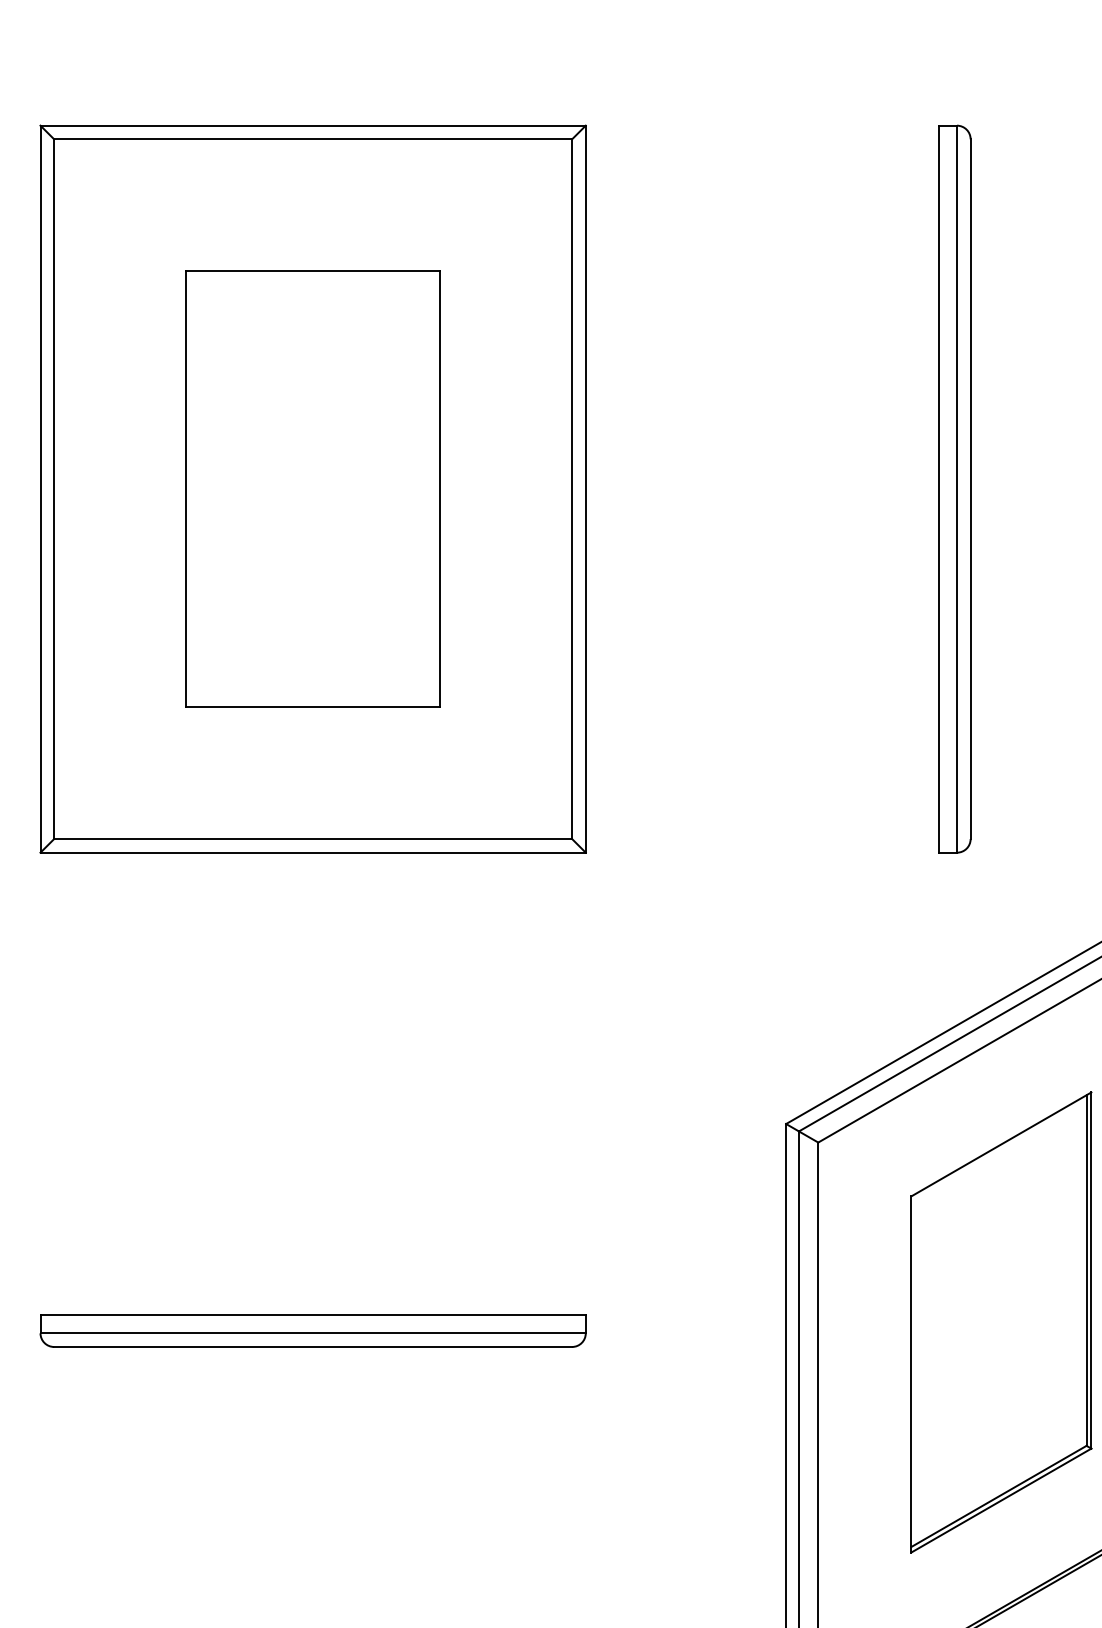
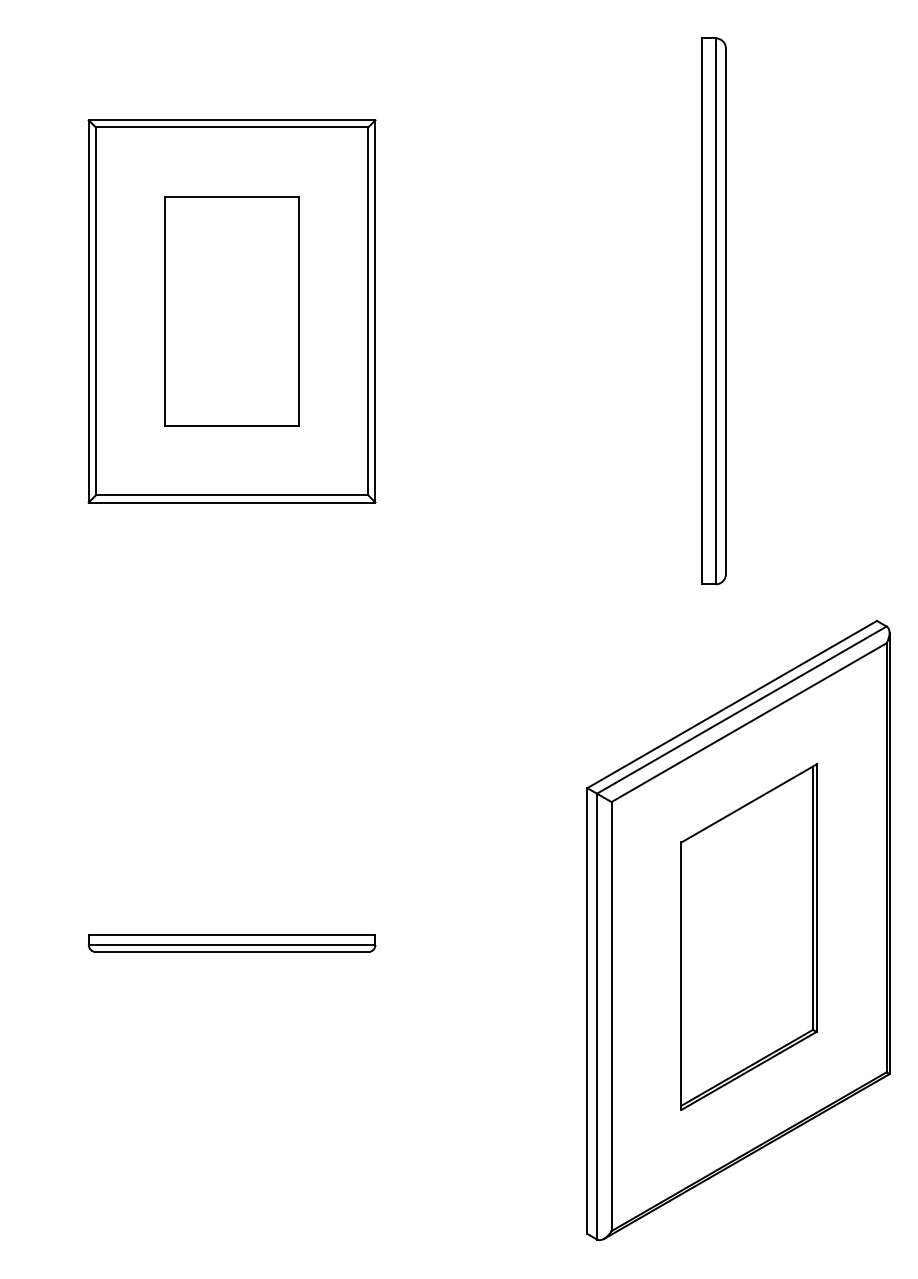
part: (312, 489) -> (231, 311), size x0.7
part: (312, 1330) -> (231, 943), size x0.7

